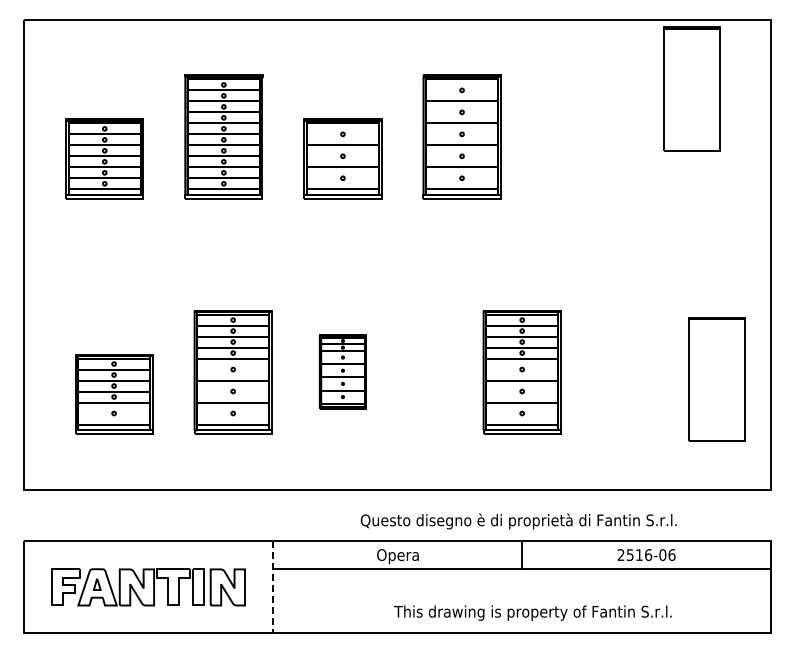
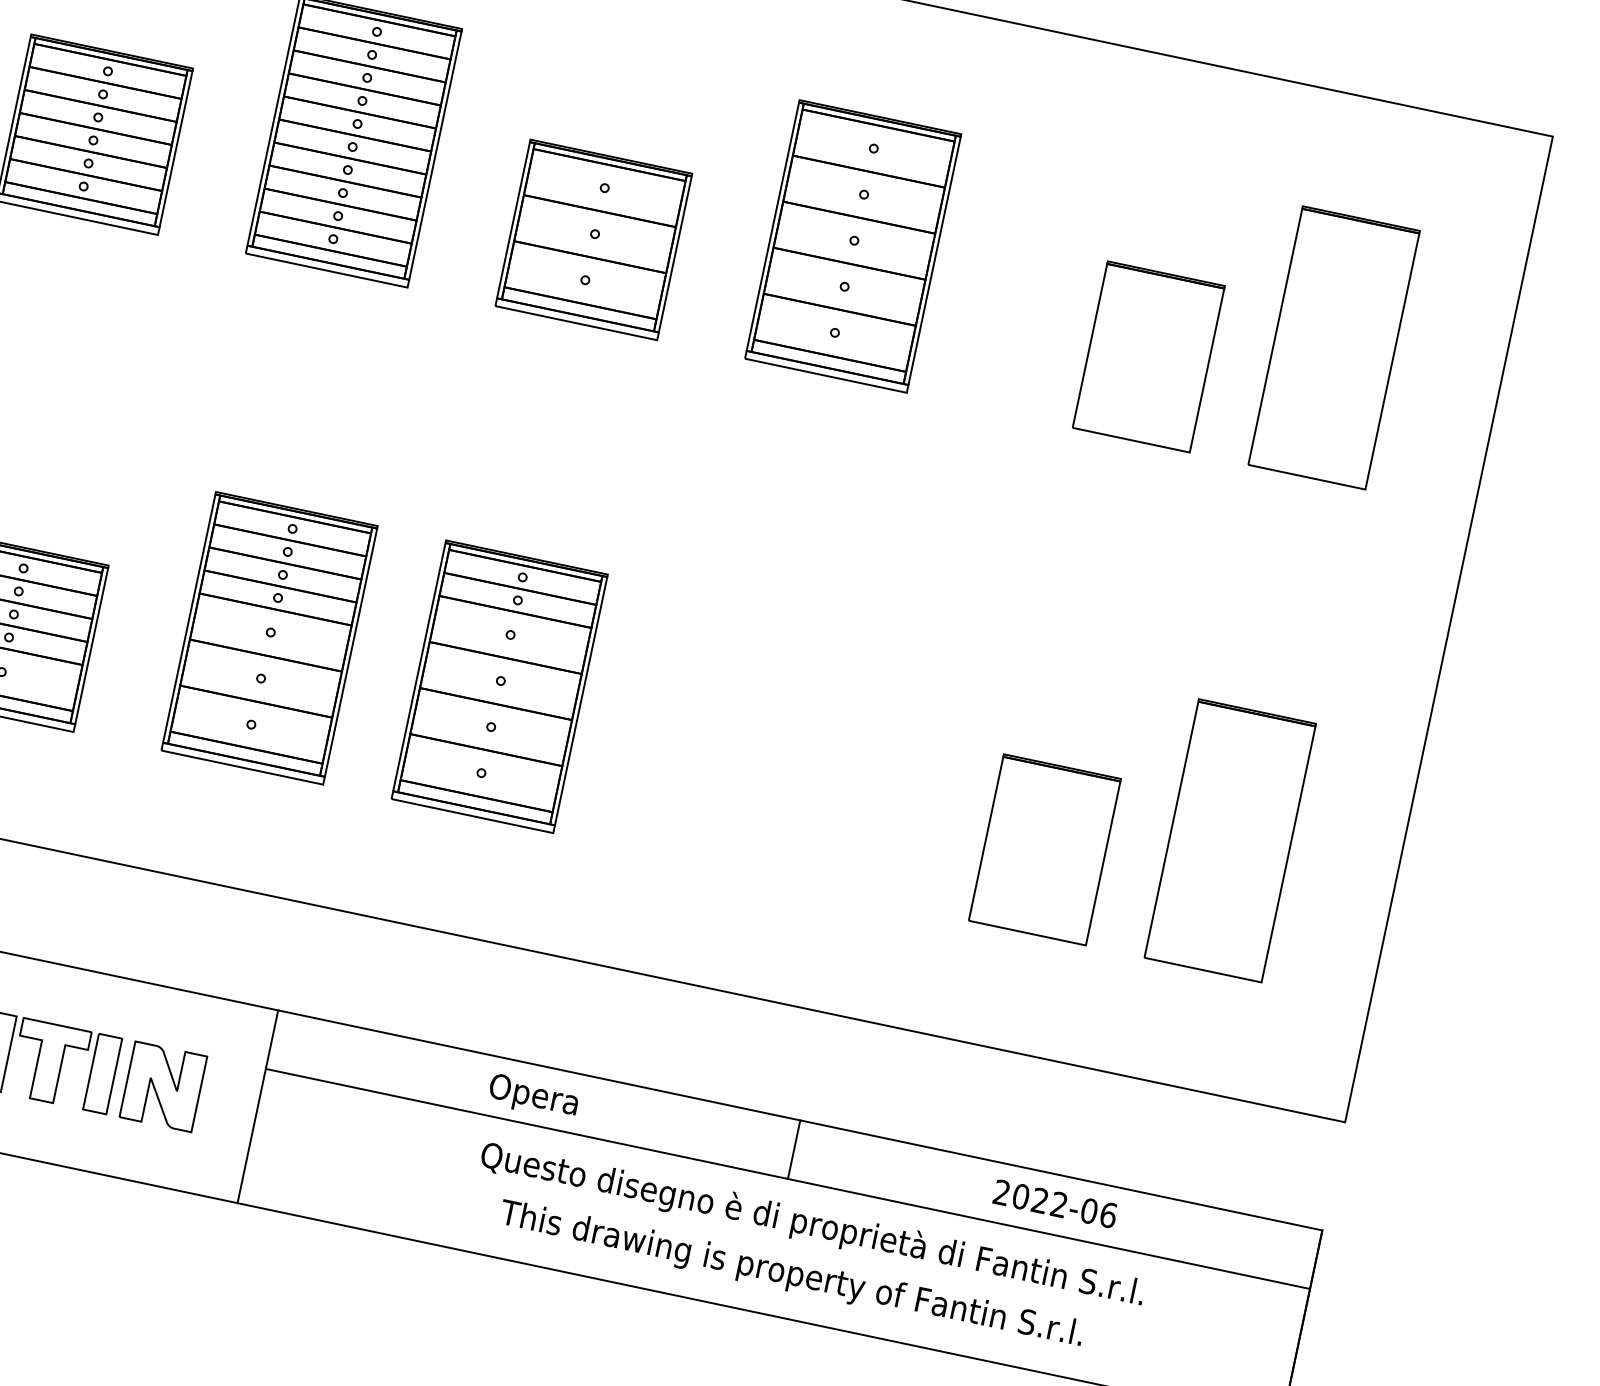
part: (691, 88) -> (1334, 346), moved
part: (607, 158) -> (1148, 355), added
part: (342, 372) -> (498, 686), size x1.67
part: (521, 372) -> (873, 766), removed
part: (716, 379) -> (1230, 841), moved
part: (607, 394) -> (1044, 850), added
text: (518, 521) -> (811, 1225), moved
text: (639, 555) -> (1040, 1201), 2516-06 -> 2022-06
line: (272, 587) -> (256, 1106), dashed -> solid

